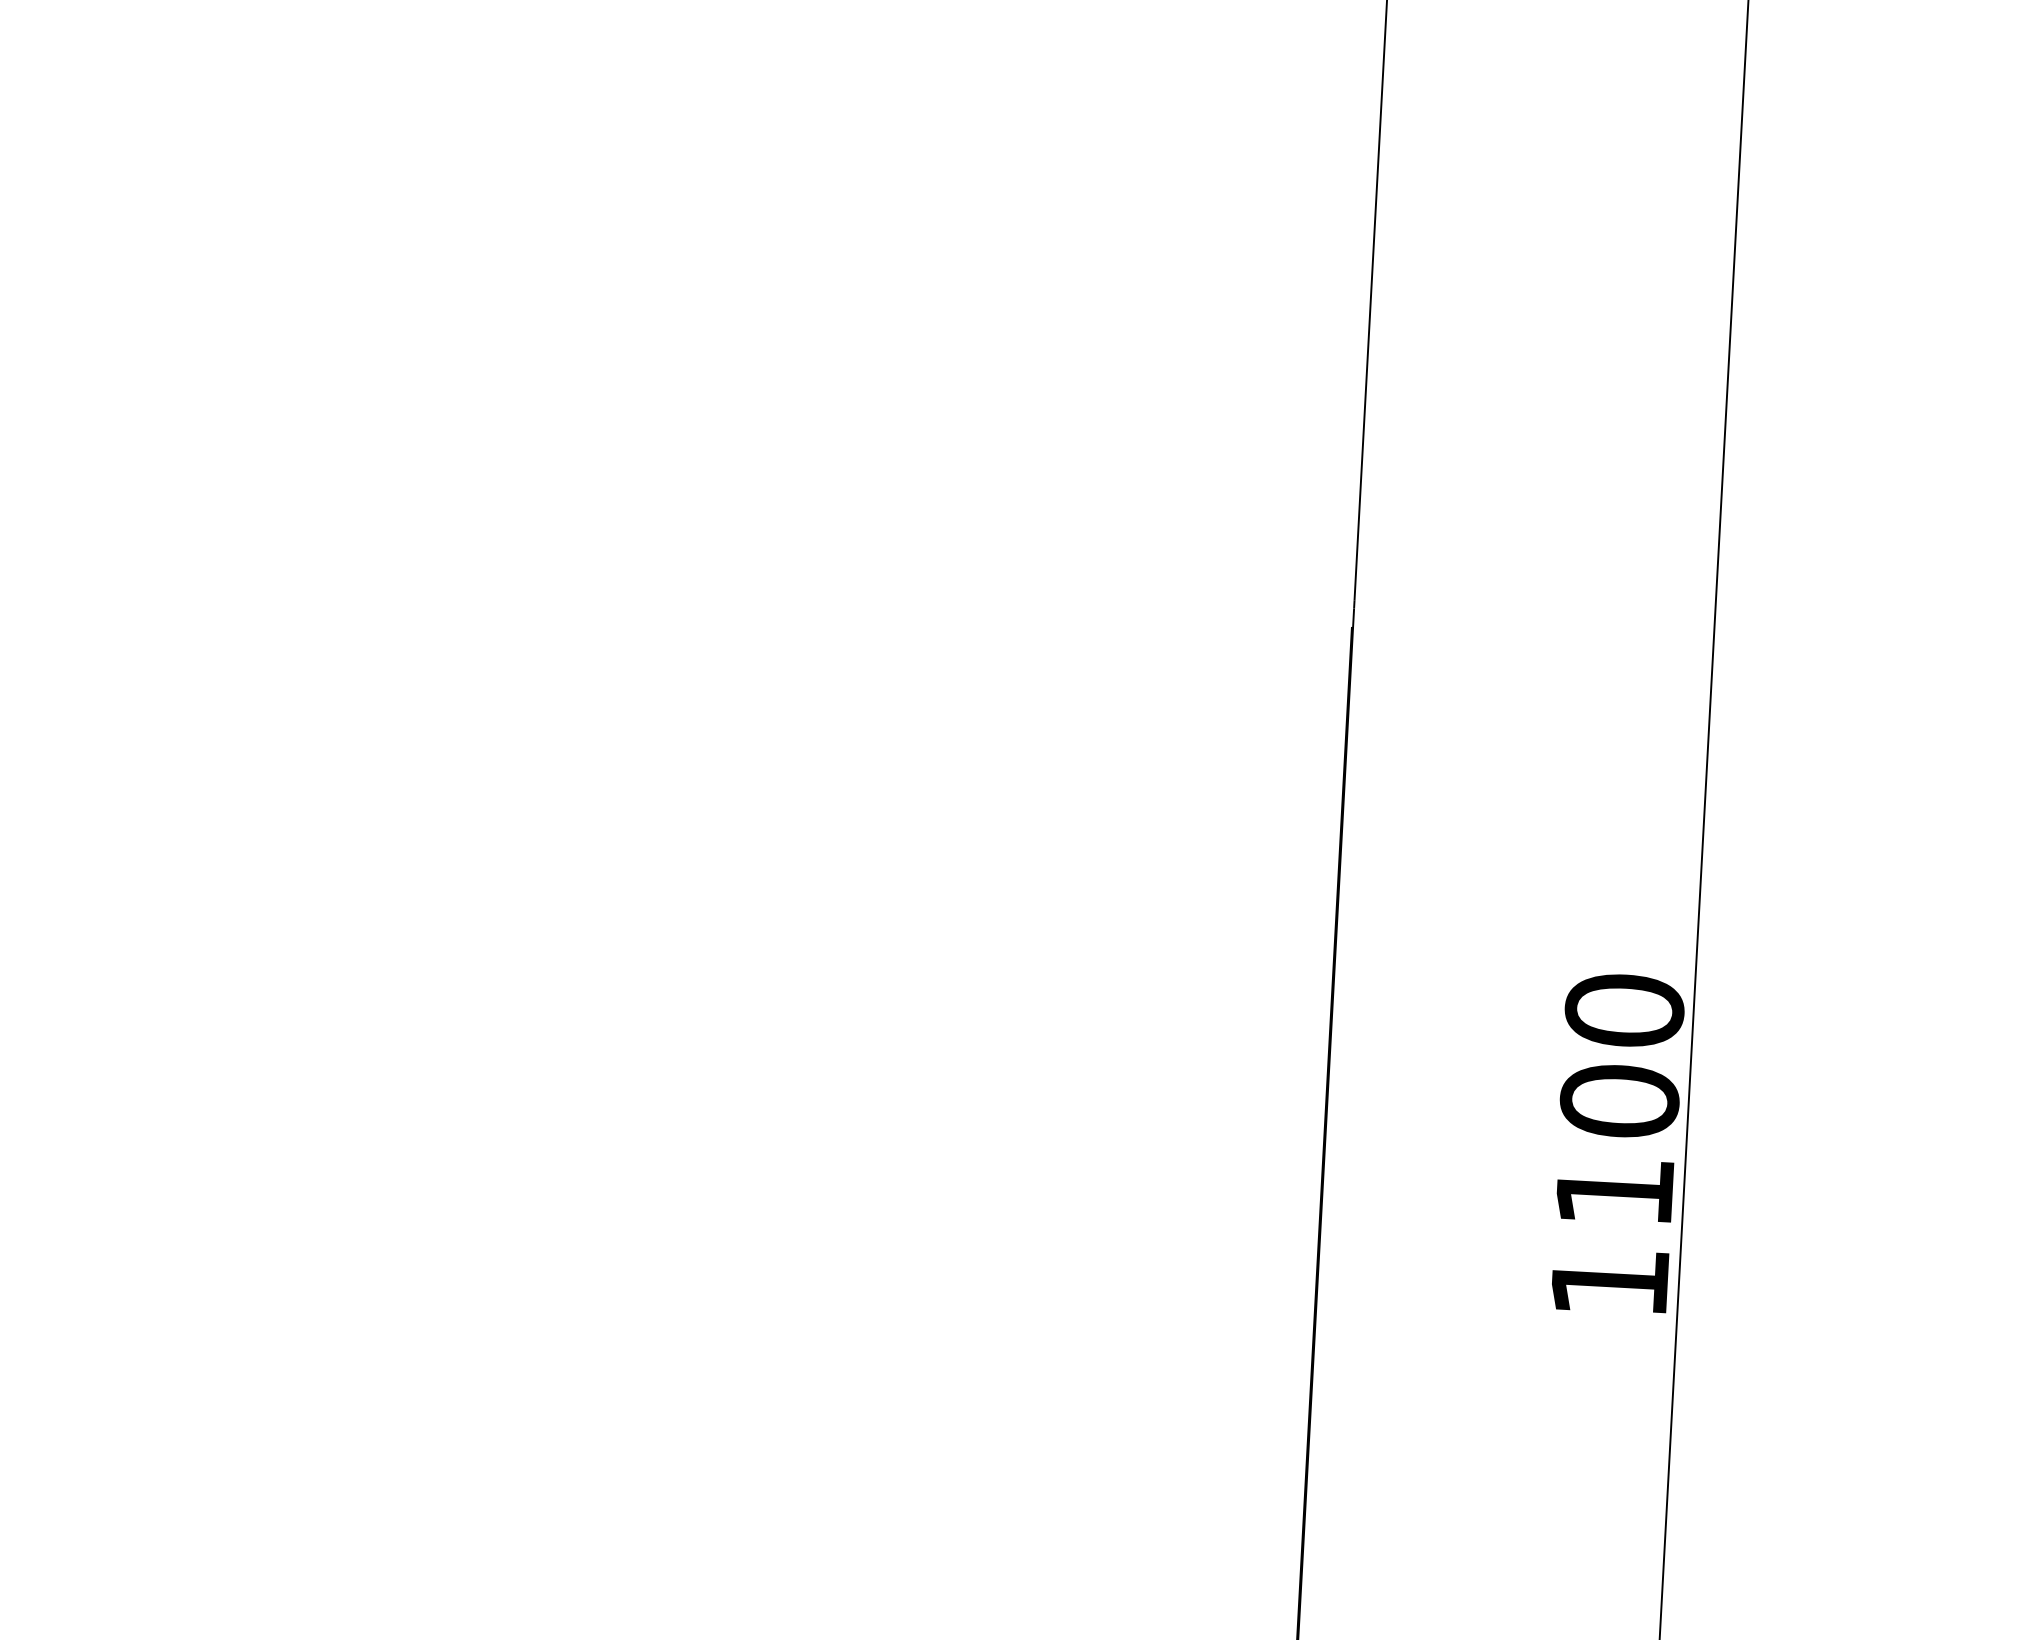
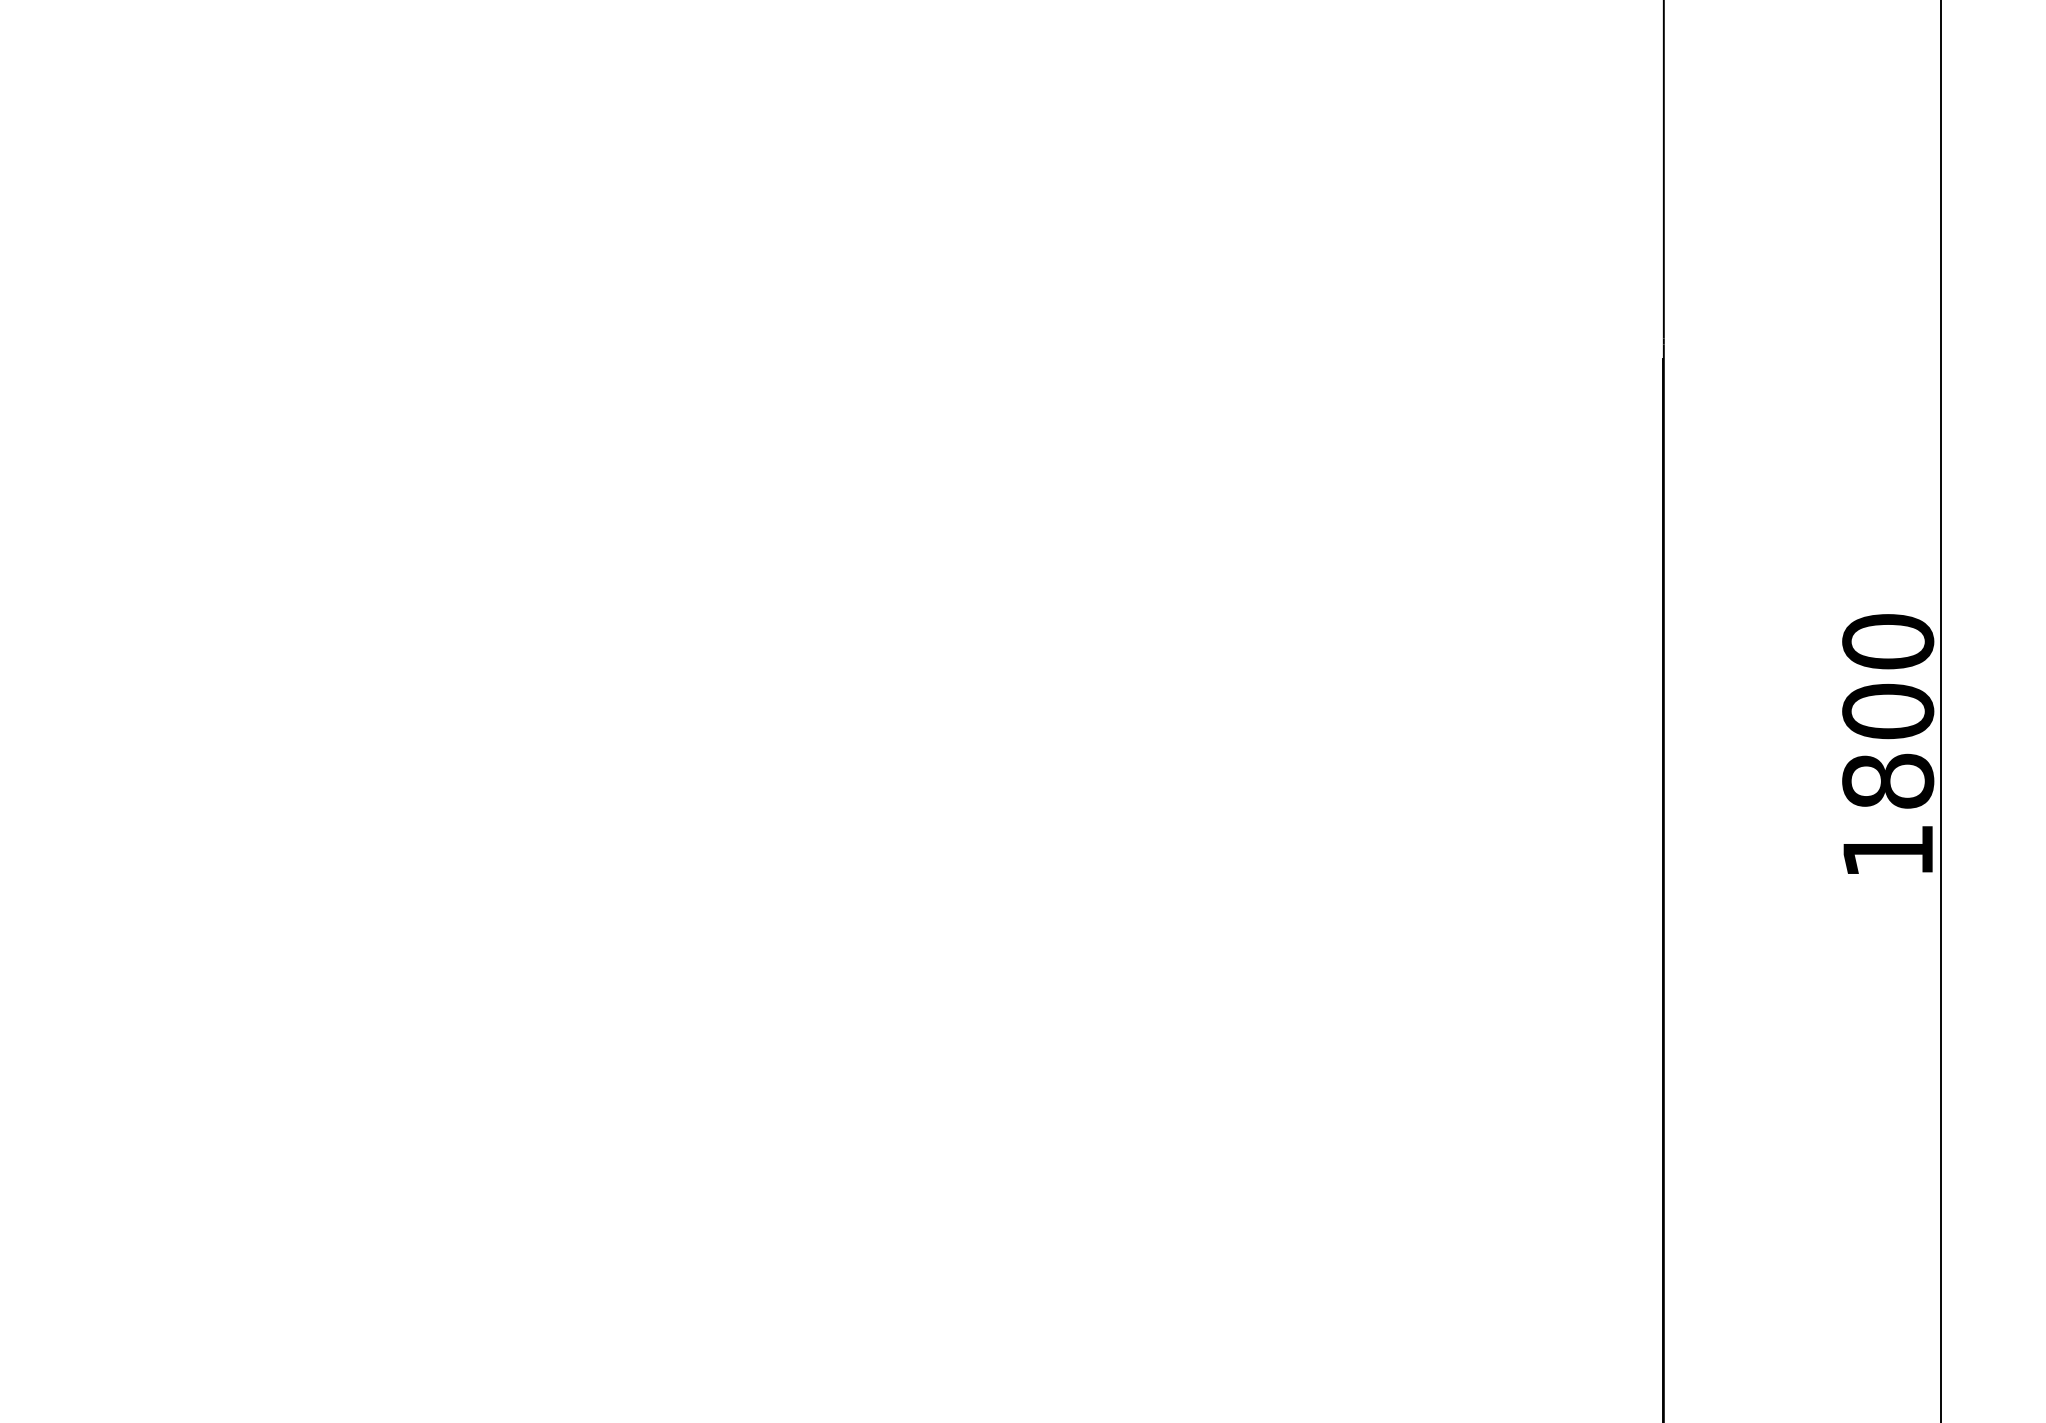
text: (1615, 1190) -> (1888, 780), 1100 -> 1800

